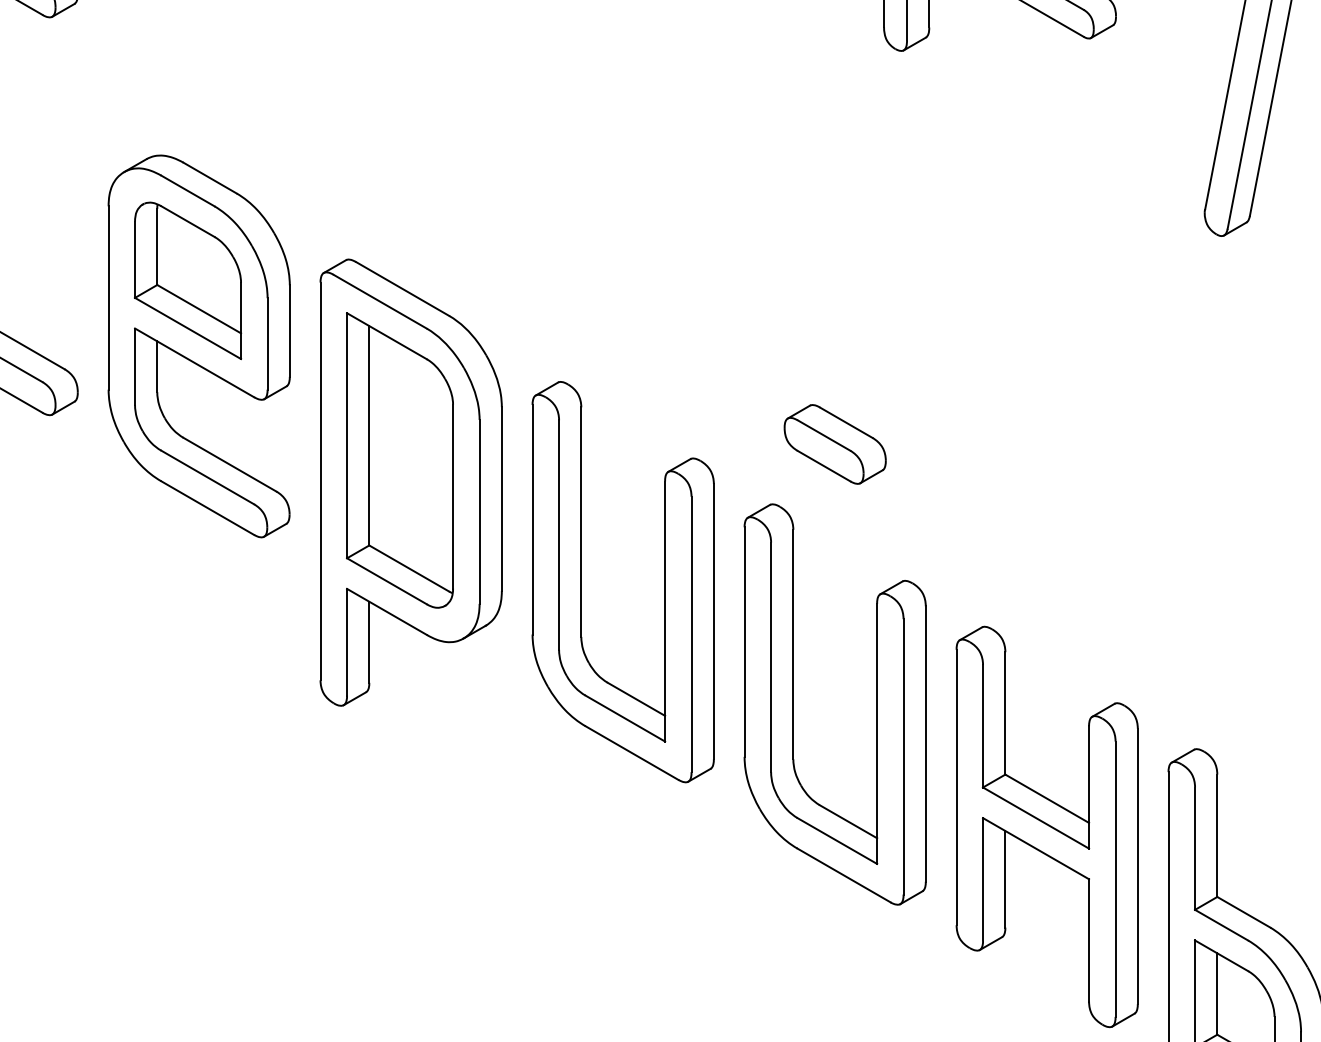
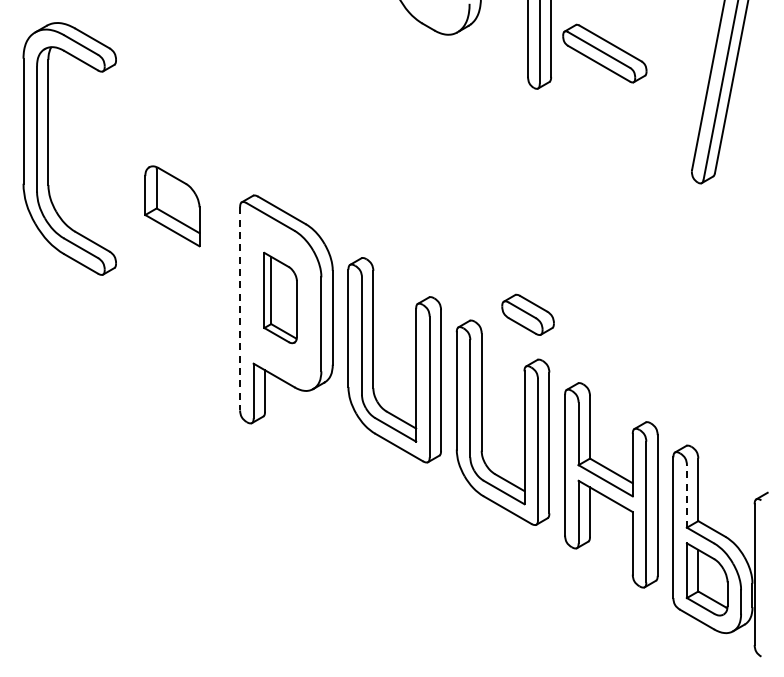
part: (199, 345) -> (178, 239), removed
part: (834, 443) -> (527, 314), moved
part: (399, 459) -> (280, 297), size x0.6
line: (321, 480) -> (240, 308), solid -> dashed
line: (1194, 846) -> (686, 495), solid -> dashed

